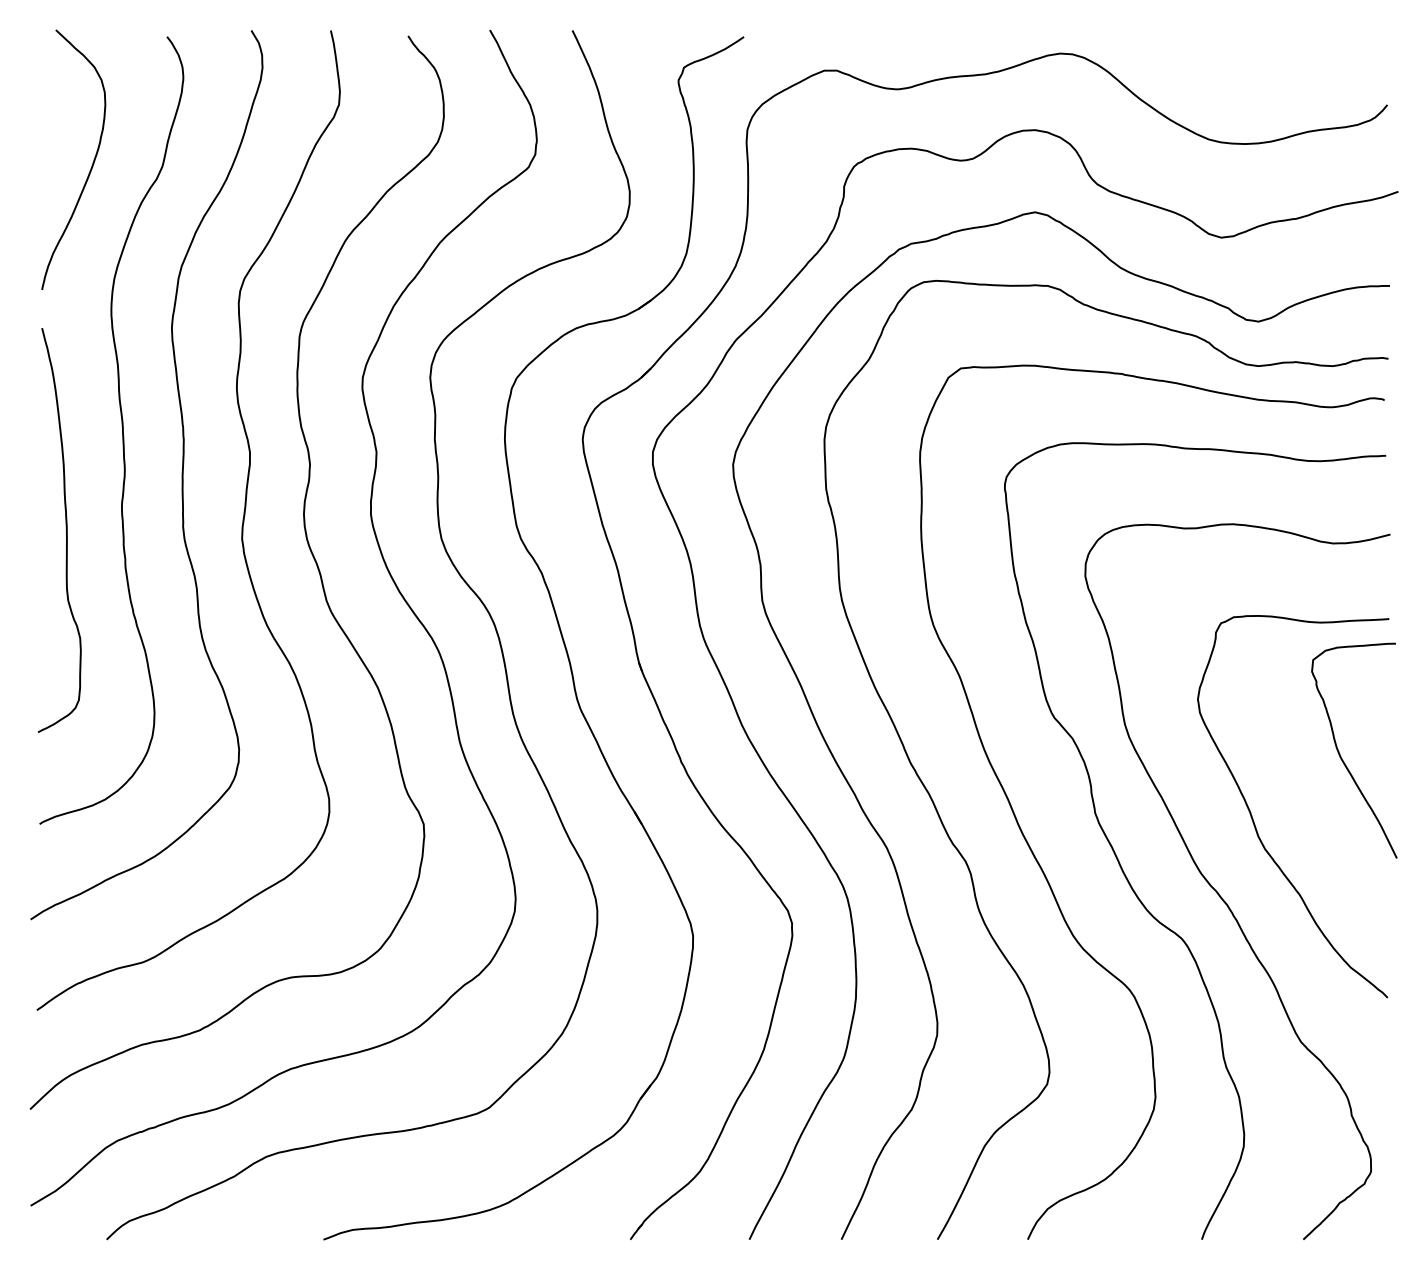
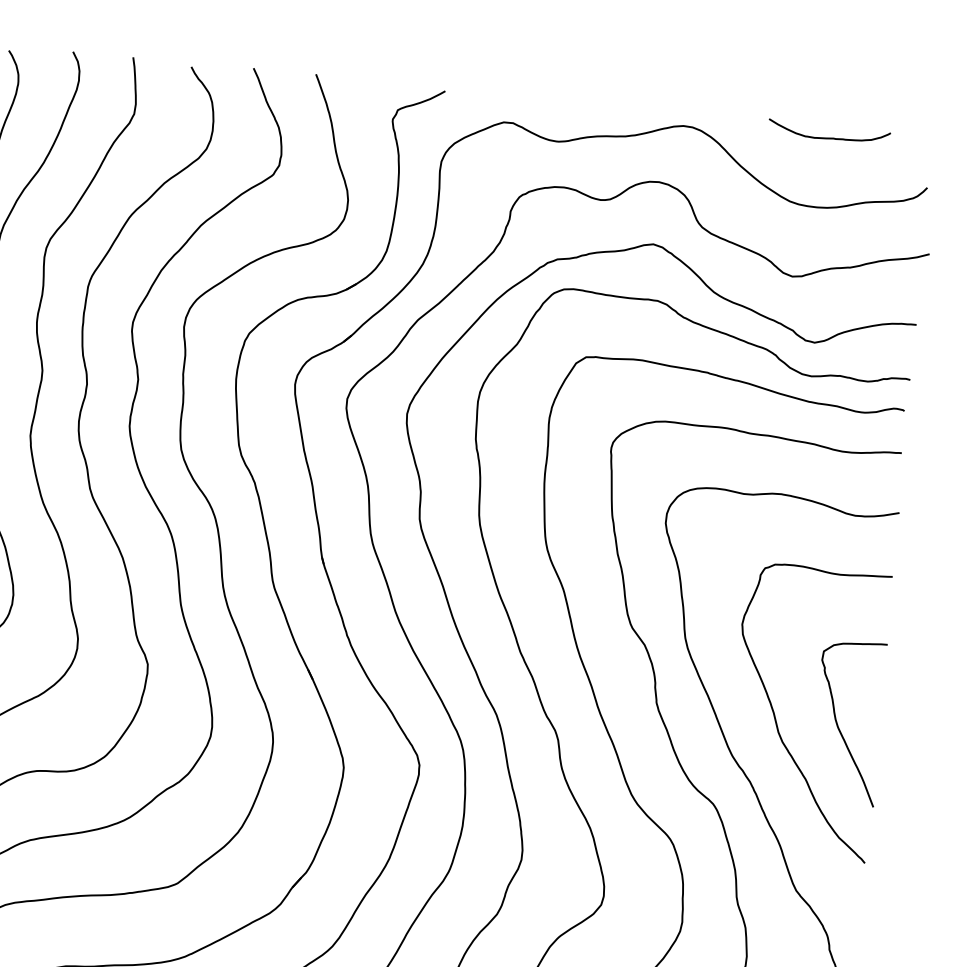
curve: (1252, 51) -> (829, 137), added
curve: (1340, 753) -> (838, 724), moved

